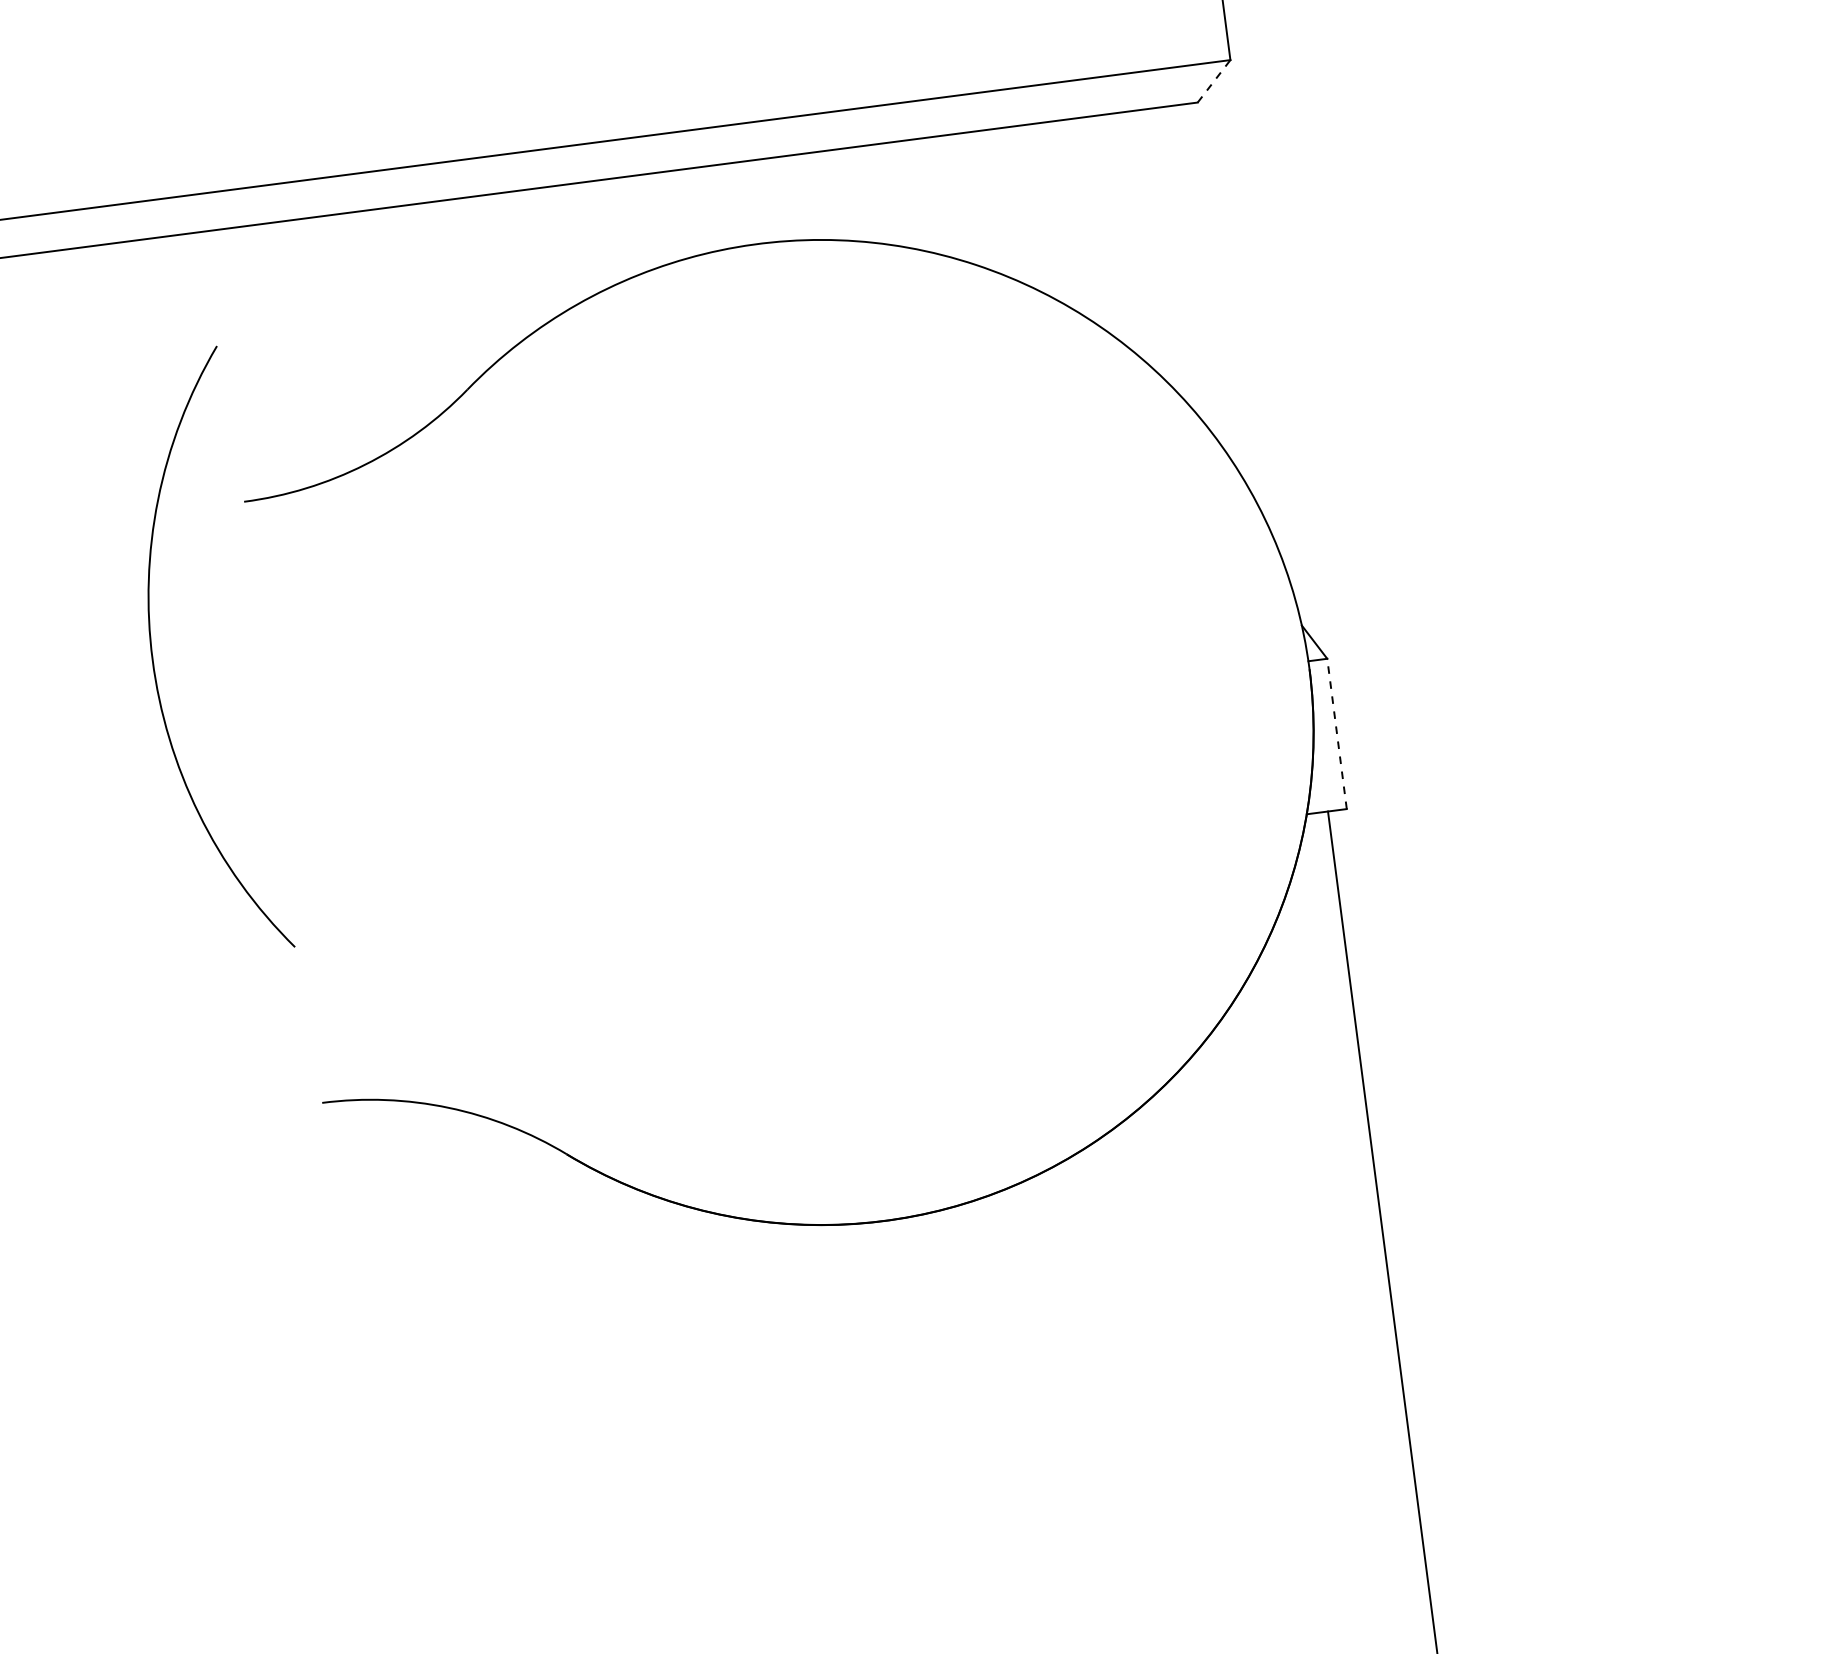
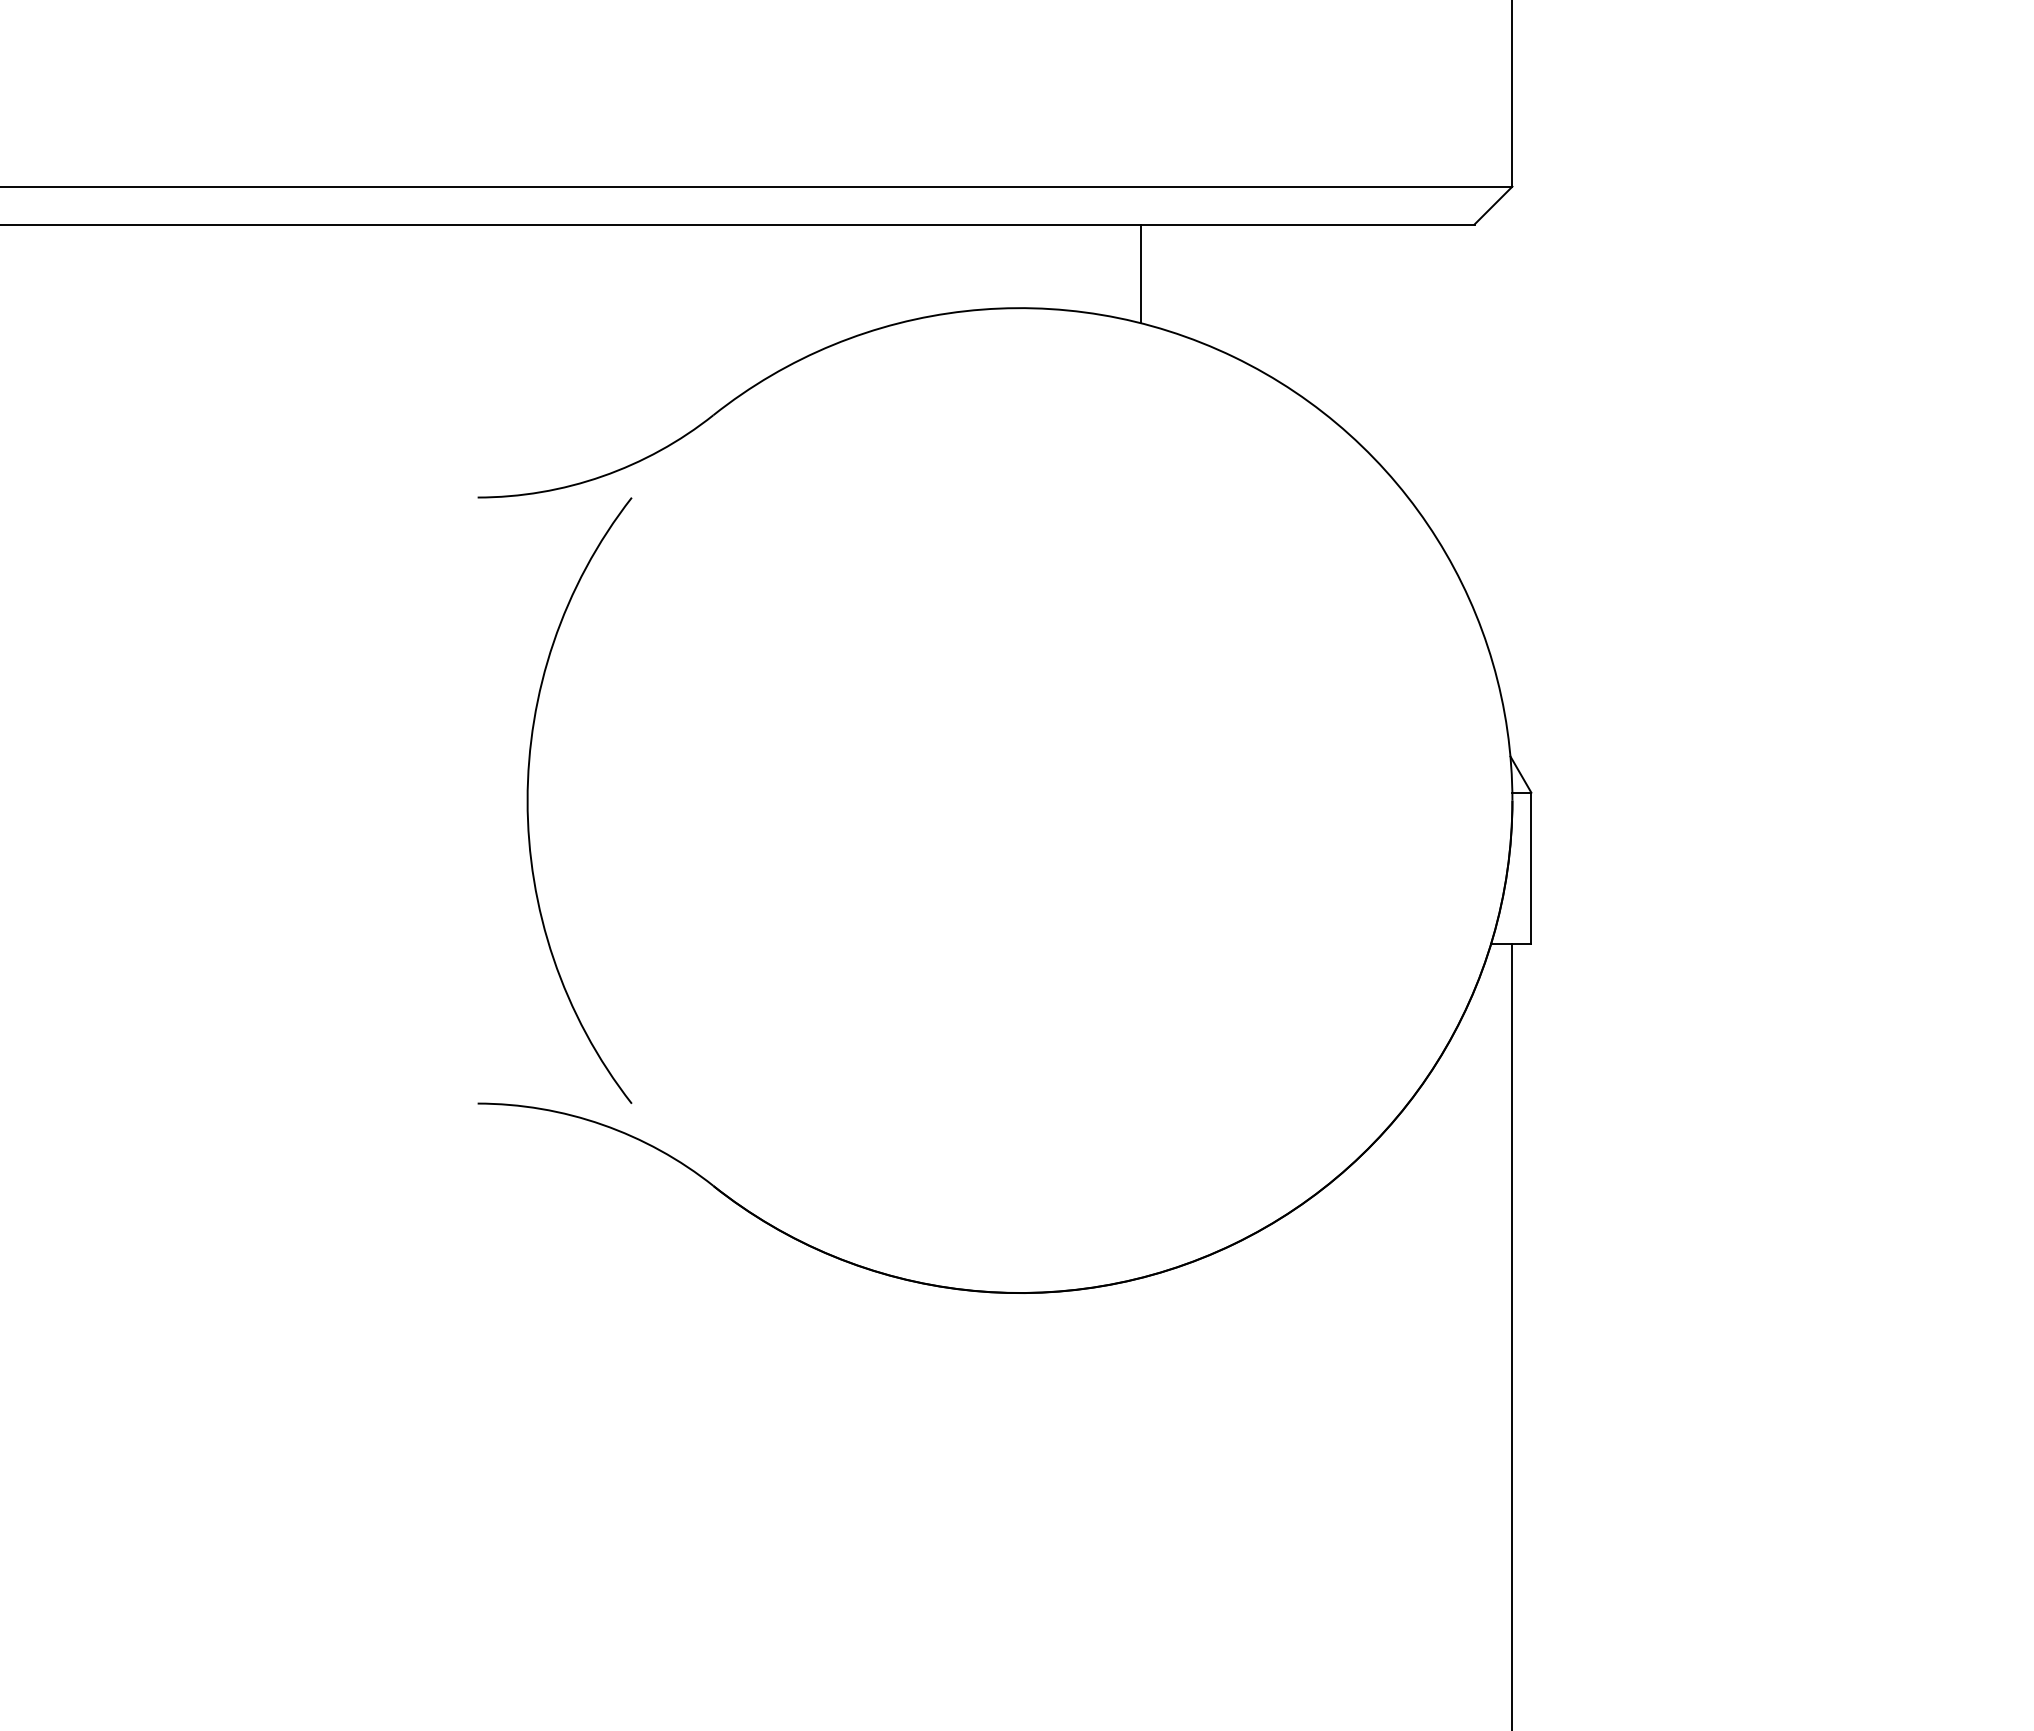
line: (1214, 81) -> (1493, 205), dashed -> solid
line: (873, 194) -> (1141, 273), added
arc: (153, 659) -> (528, 800), moved
line: (1337, 733) -> (1531, 868), dashed -> solid

